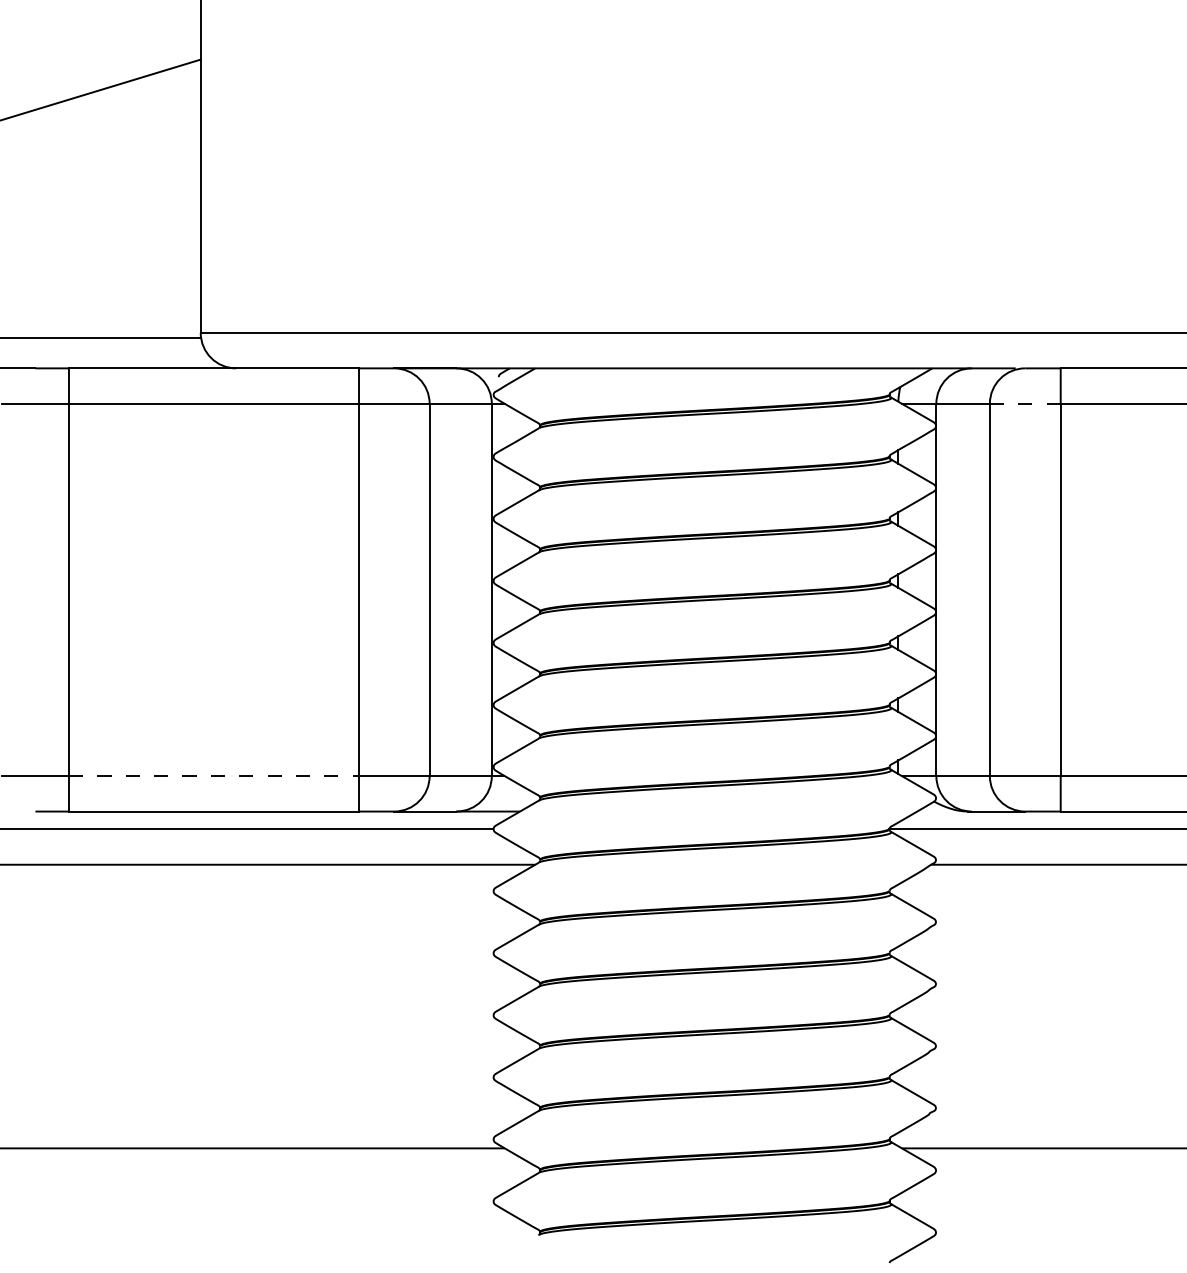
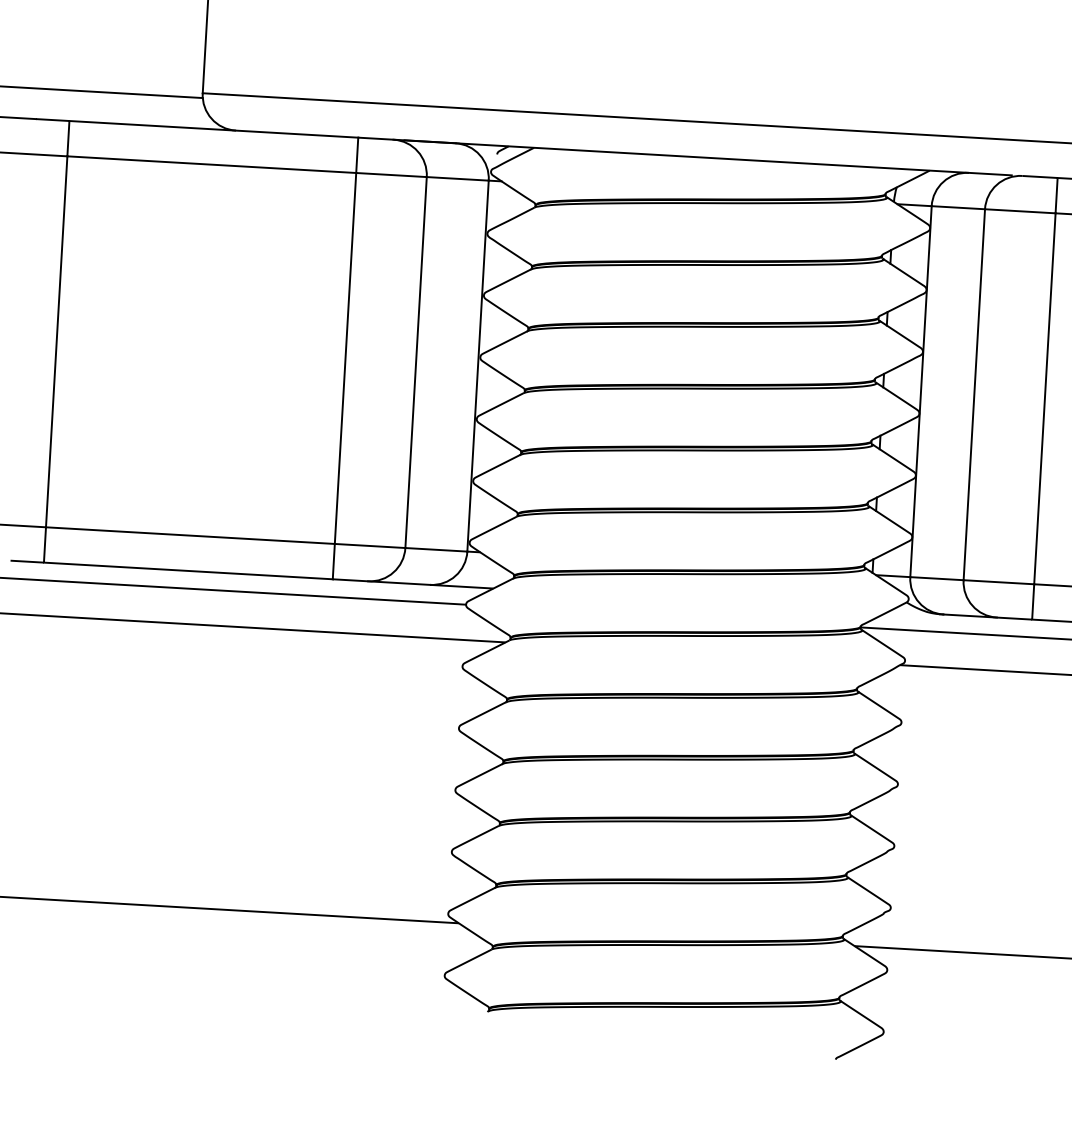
line: (1024, 403) -> (1019, 210), dashed -> solid
line: (213, 776) -> (189, 536), dashed -> solid

